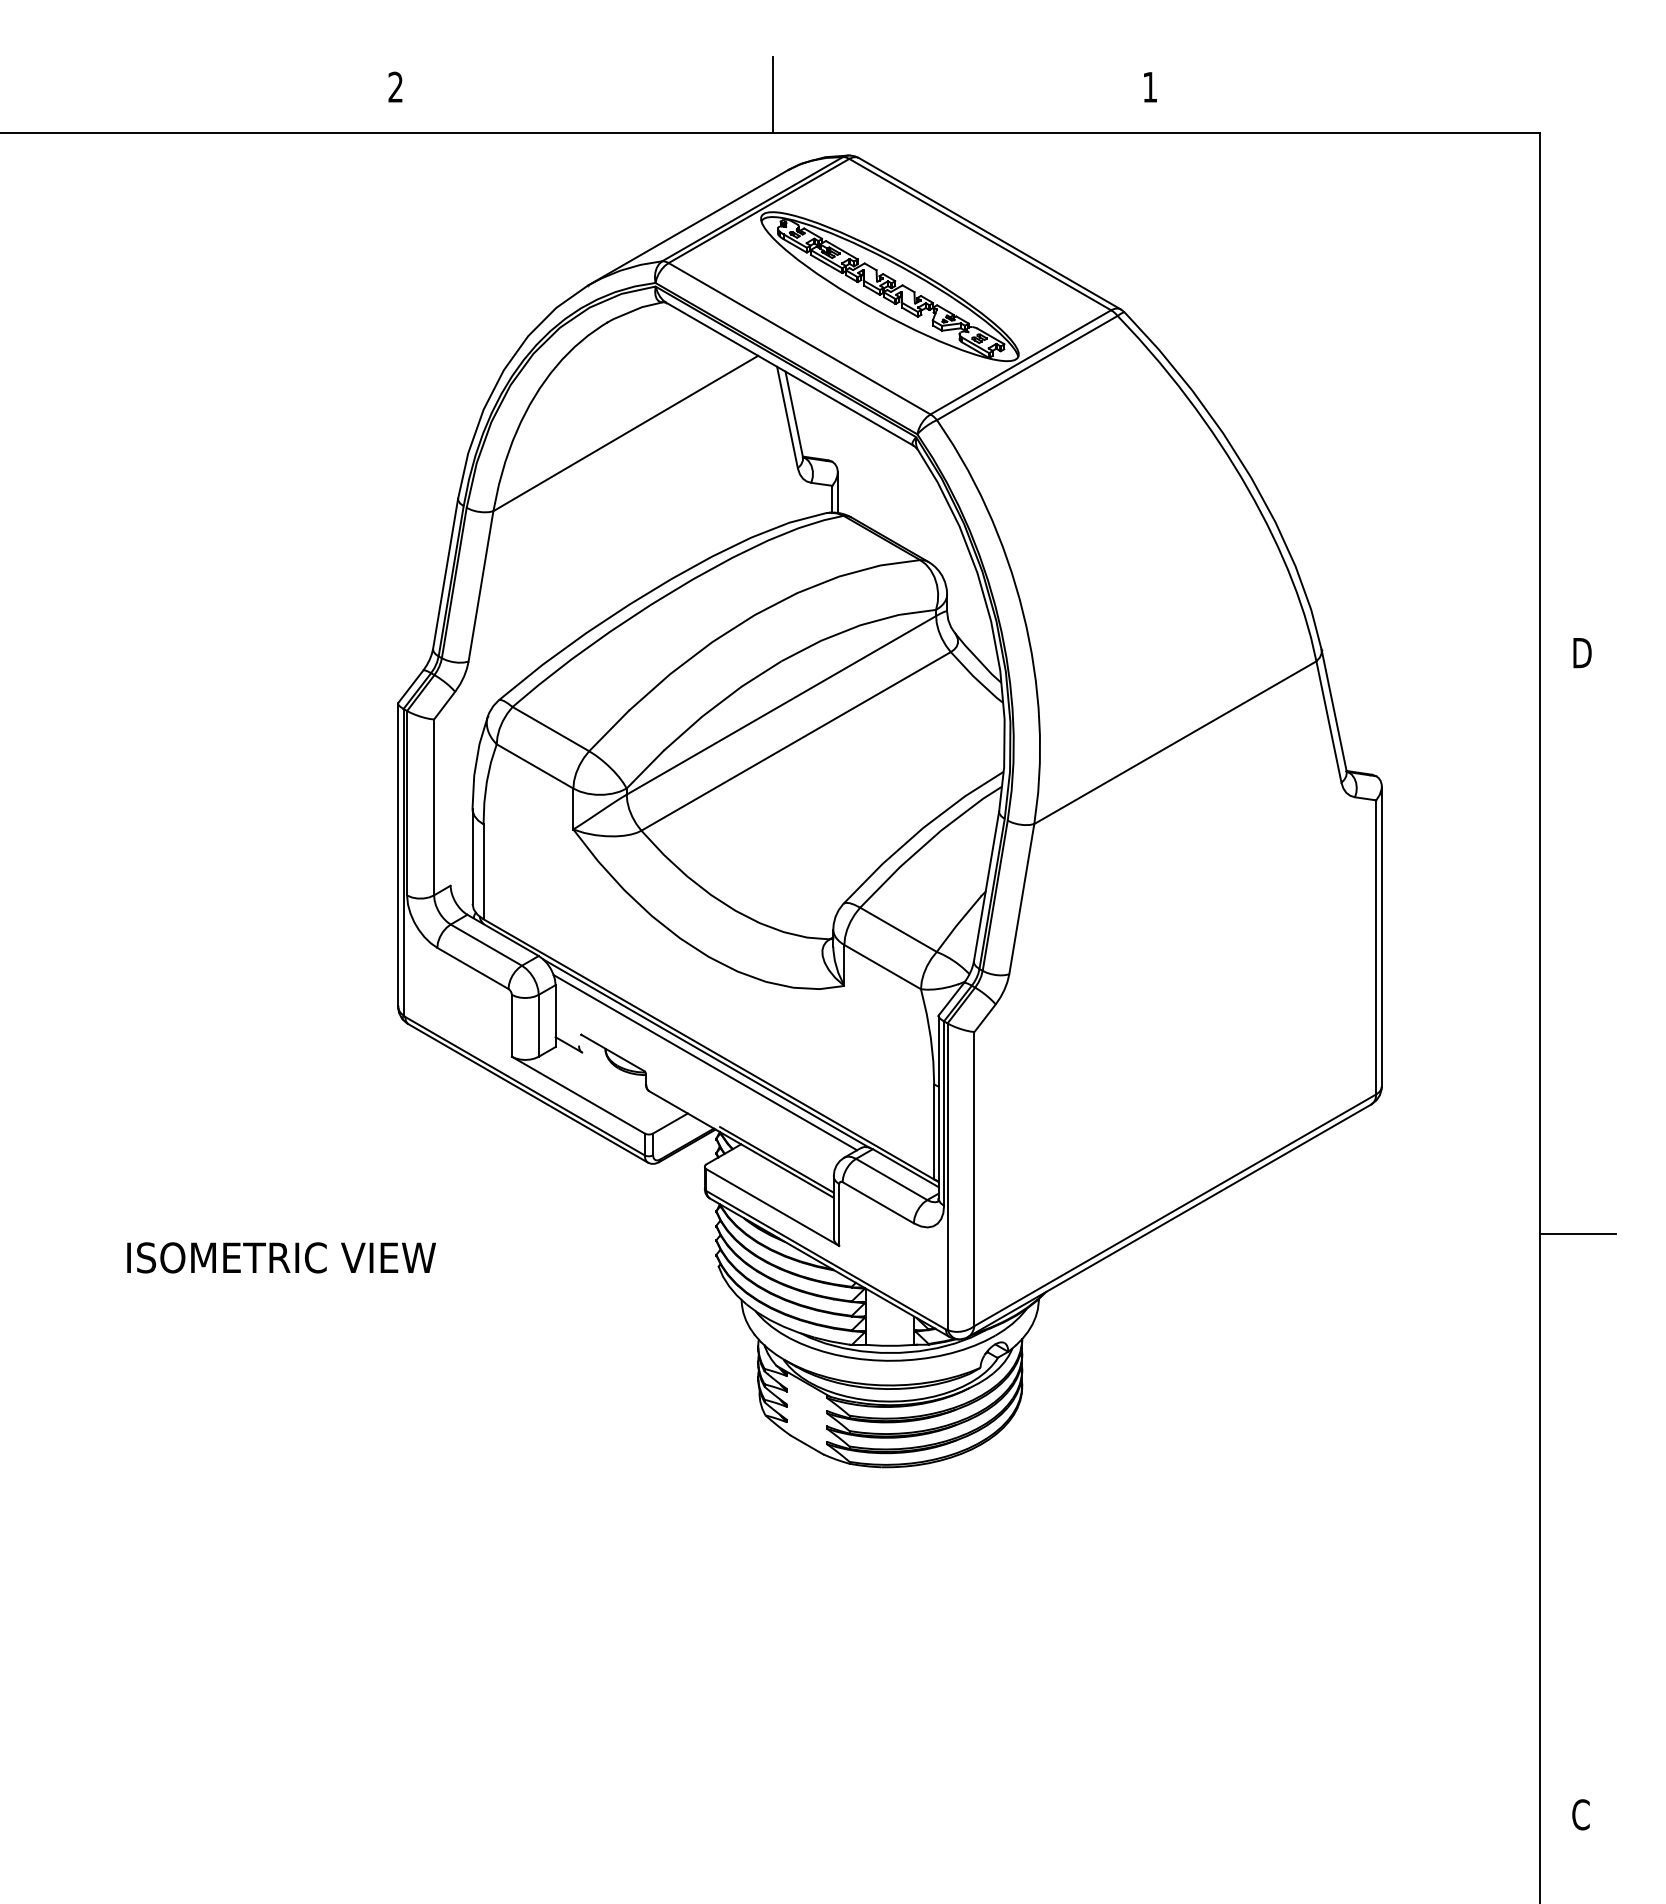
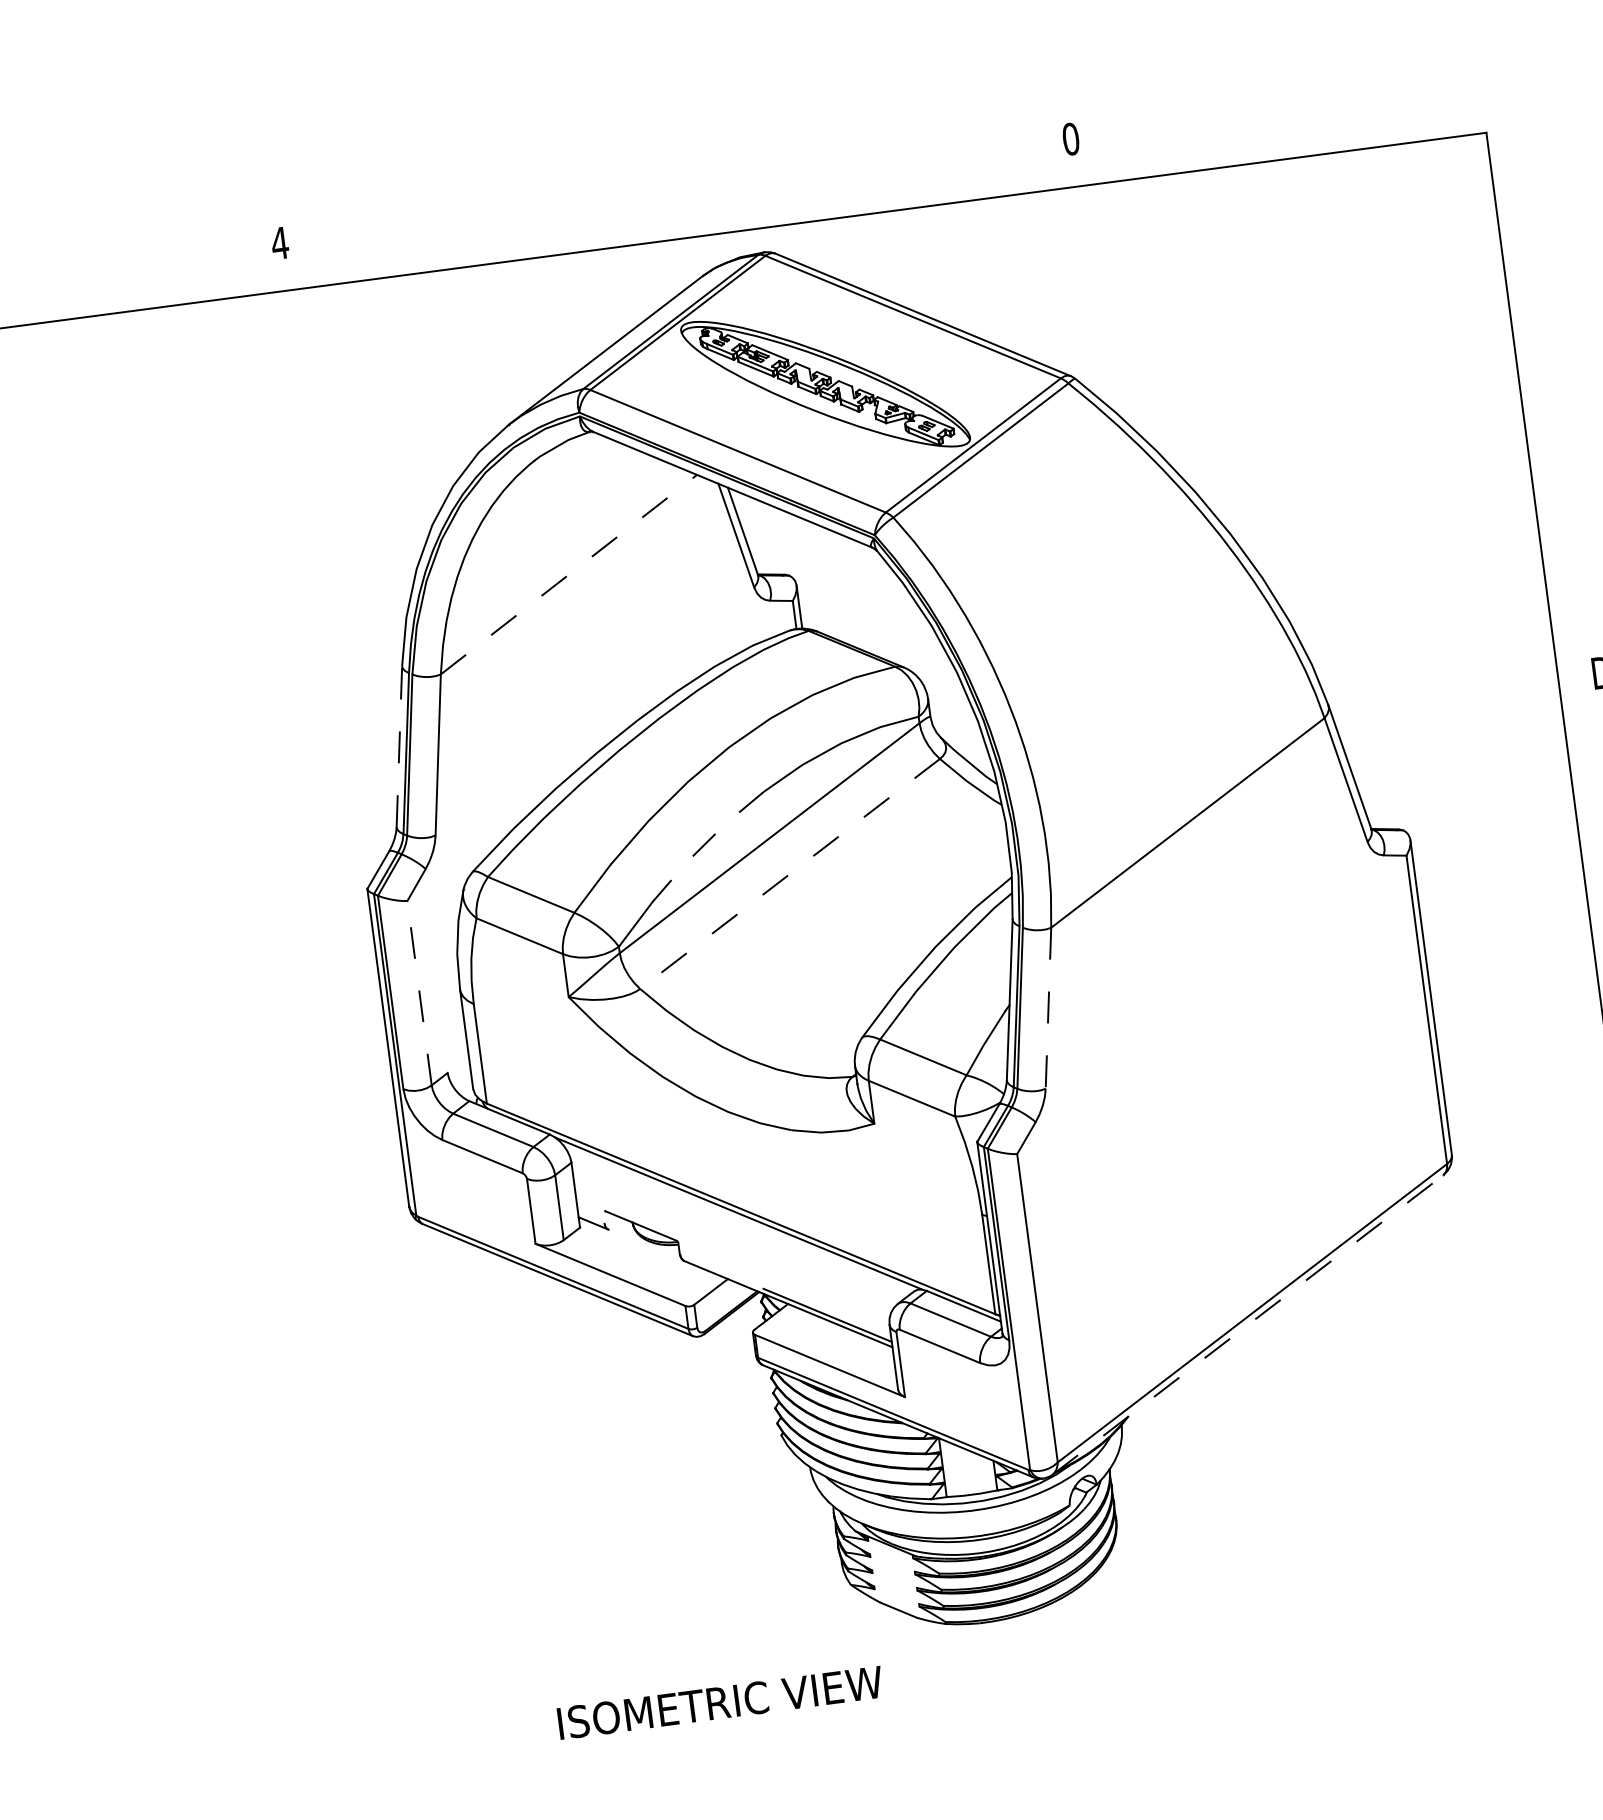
text: (395, 86) -> (279, 242), 2 -> 4
text: (1149, 86) -> (1070, 138), 1 -> 0
line: (773, 94) -> (677, 198), removed
line: (625, 433) -> (568, 574), solid -> dashed
line: (445, 573) -> (399, 746), solid -> dashed
line: (720, 702) -> (705, 843), solid -> dashed
line: (796, 741) -> (790, 873), solid -> dashed
line: (434, 807) -> (420, 993), solid -> dashed
line: (1021, 899) -> (1048, 1008), solid -> dashed
line: (705, 1062) -> (739, 1223), removed
line: (1169, 1220) -> (1247, 1324), solid -> dashed
text: (281, 1257) -> (720, 1702), moved

